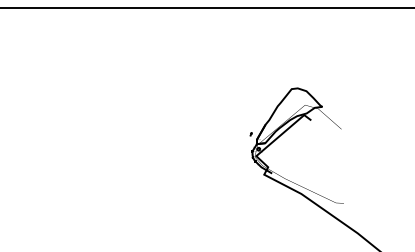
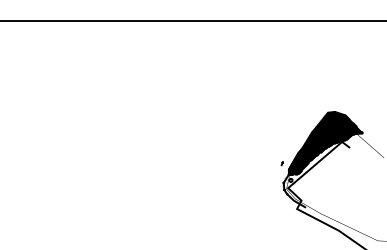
hatch: (289, 115) -> (325, 142), added

